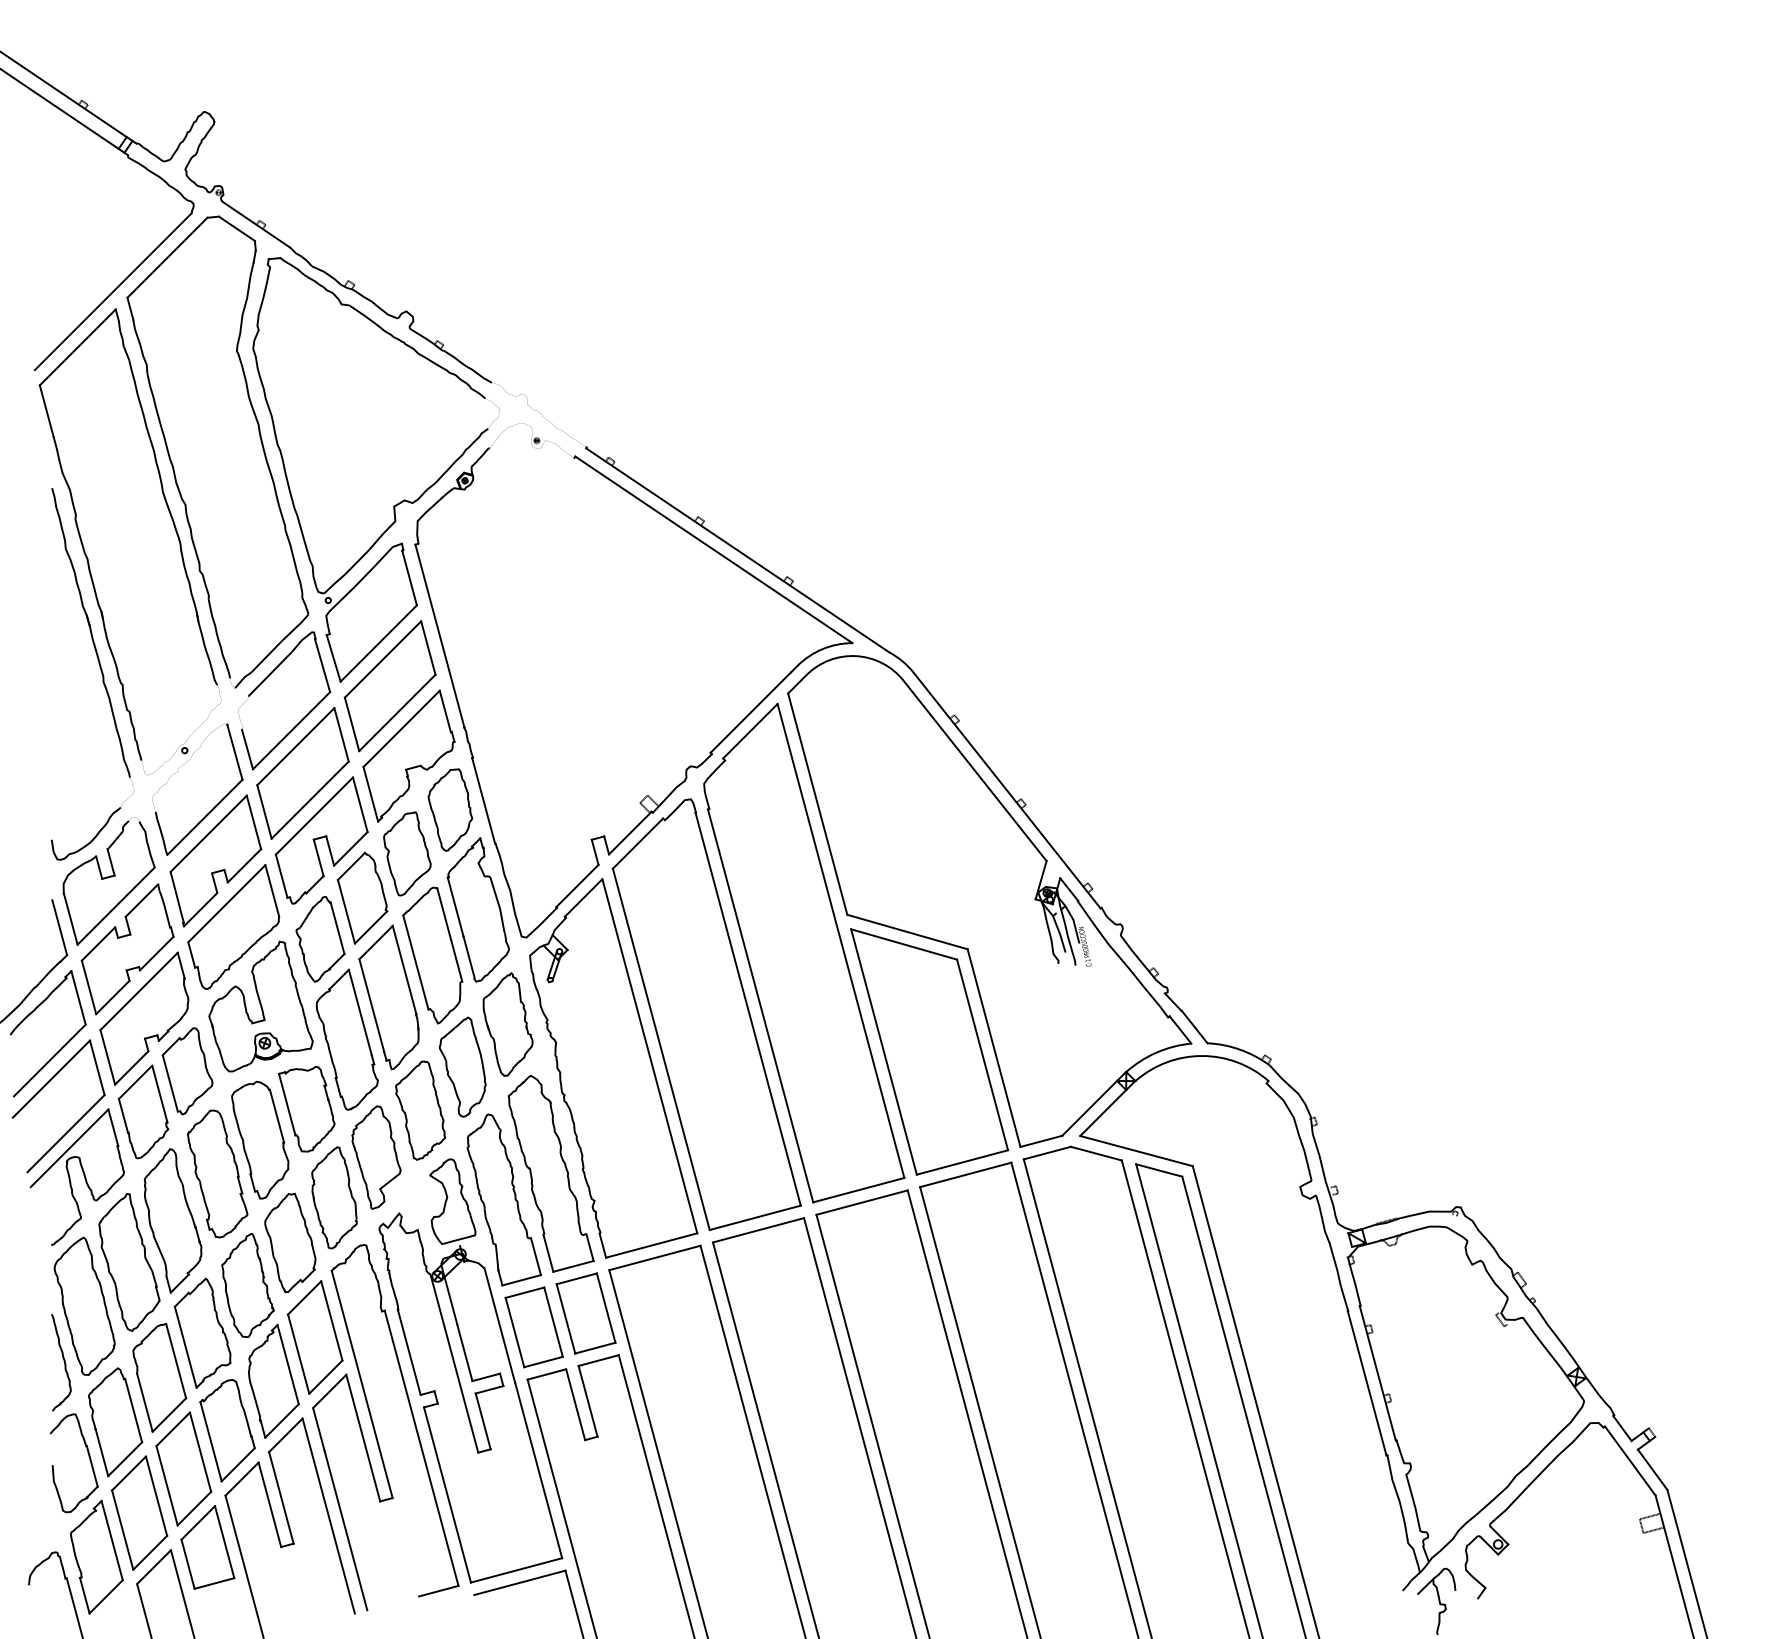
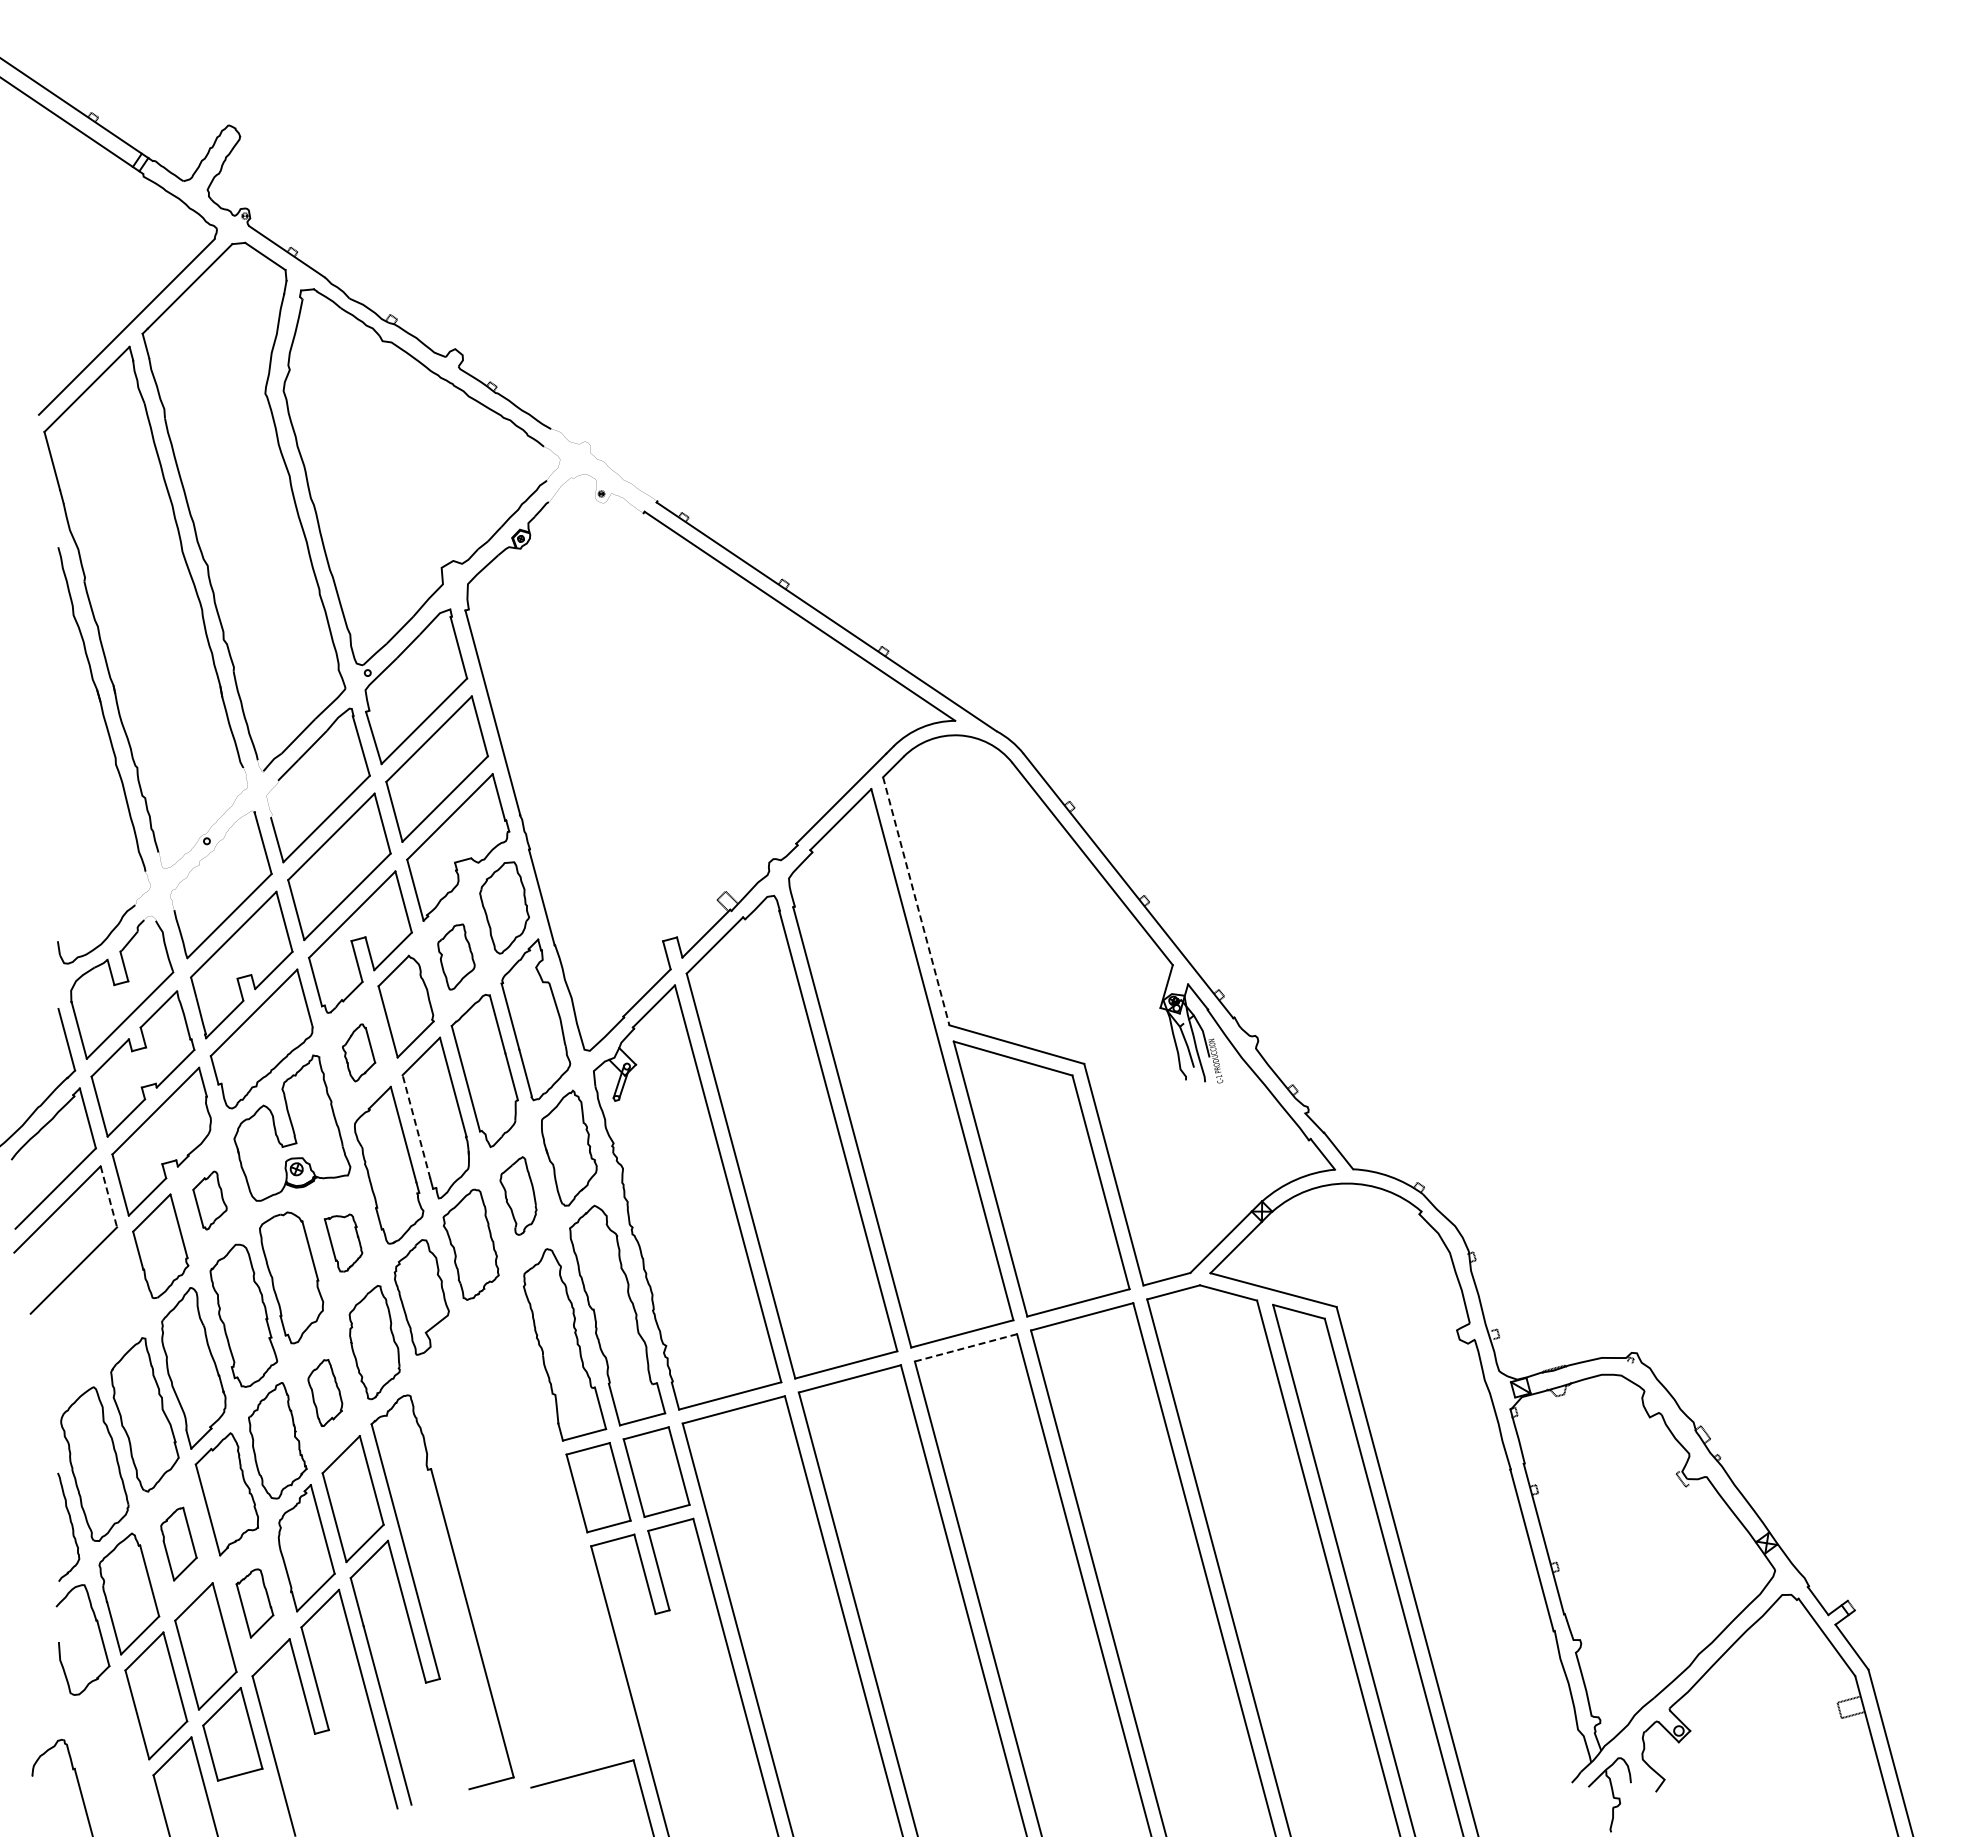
line: (817, 804) -> (916, 901), solid -> dashed
part: (407, 853) -> (456, 956), size x0.7
part: (320, 939) -> (358, 1052), size x0.6
line: (371, 1005) -> (416, 1126), solid -> dashed
part: (462, 1066) -> (518, 1195), size x0.7
line: (96, 1067) -> (108, 1196), solid -> dashed
part: (187, 1071) -> (209, 1200), size x0.6
part: (306, 1108) -> (343, 1242), size x0.6
part: (83, 1175) -> (93, 1317), removed
line: (862, 1202) -> (966, 1347), solid -> dashed
part: (290, 1242) -> (325, 1392), size x0.6
part: (470, 1370) -> (527, 1536), removed
part: (159, 1377) -> (178, 1543), size x0.6
part: (227, 1430) -> (254, 1603), size x0.6
part: (96, 1557) -> (108, 1745), removed

